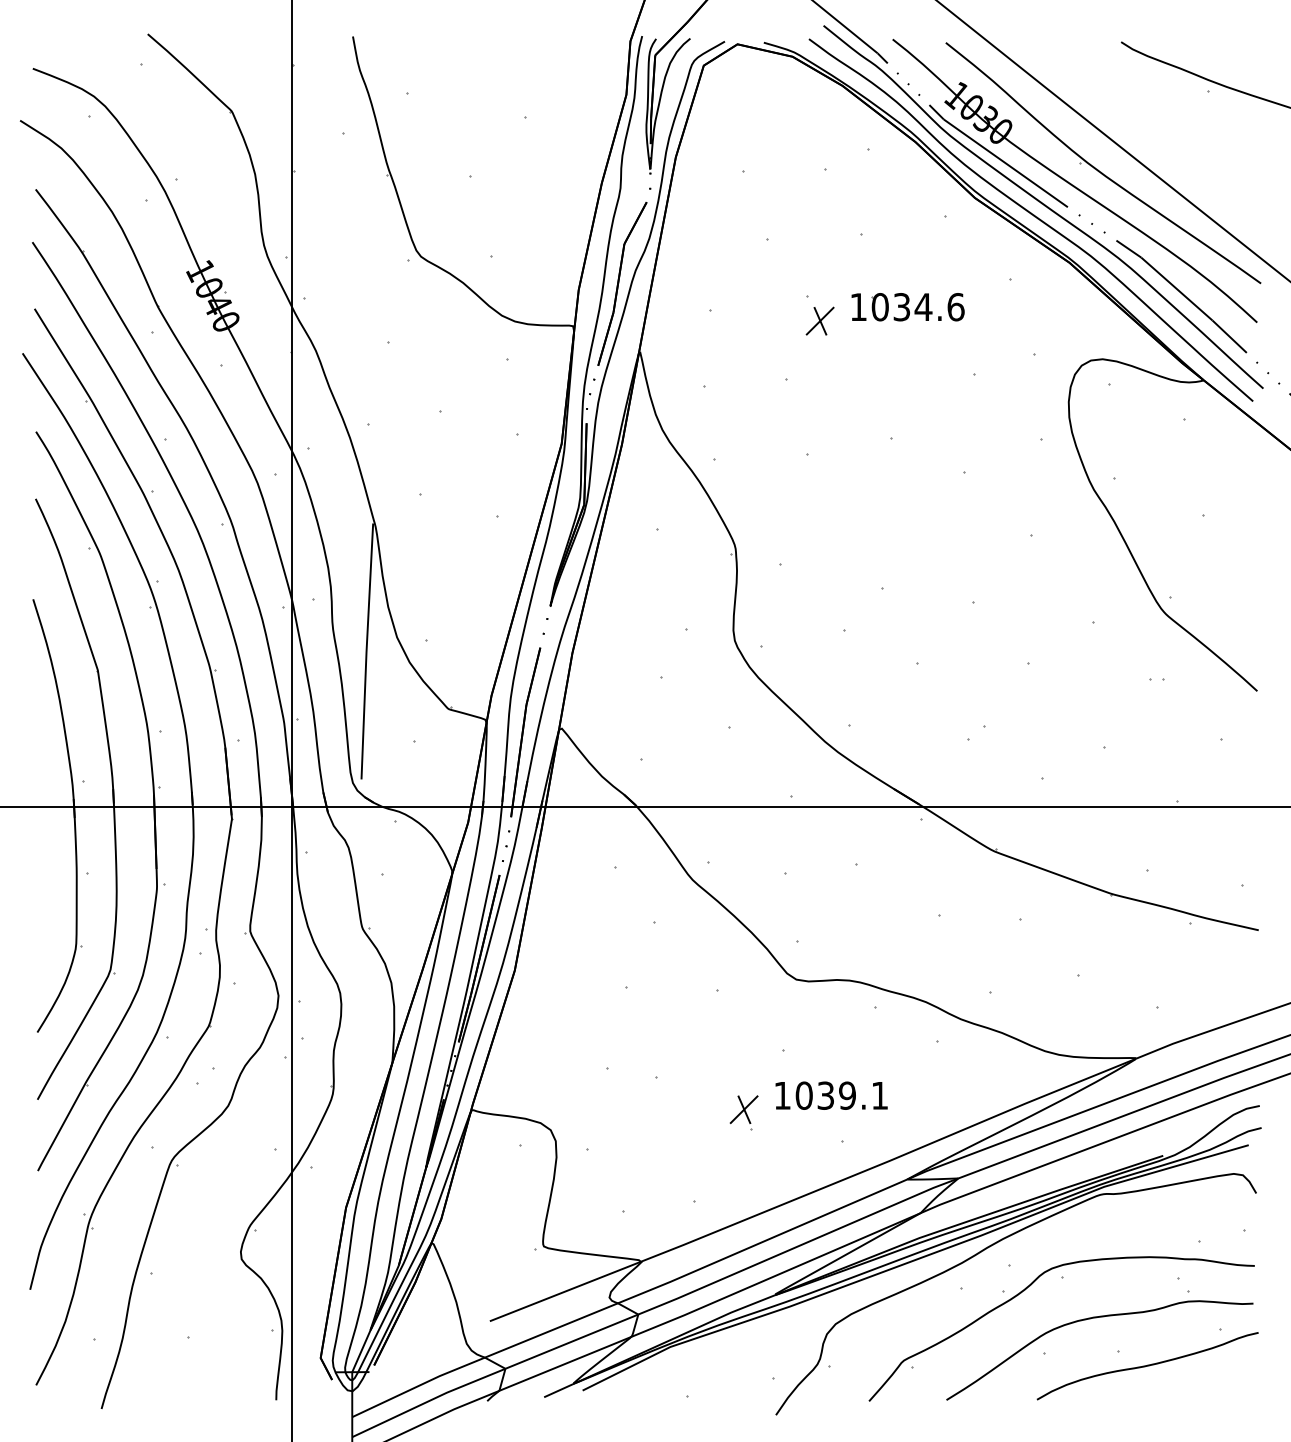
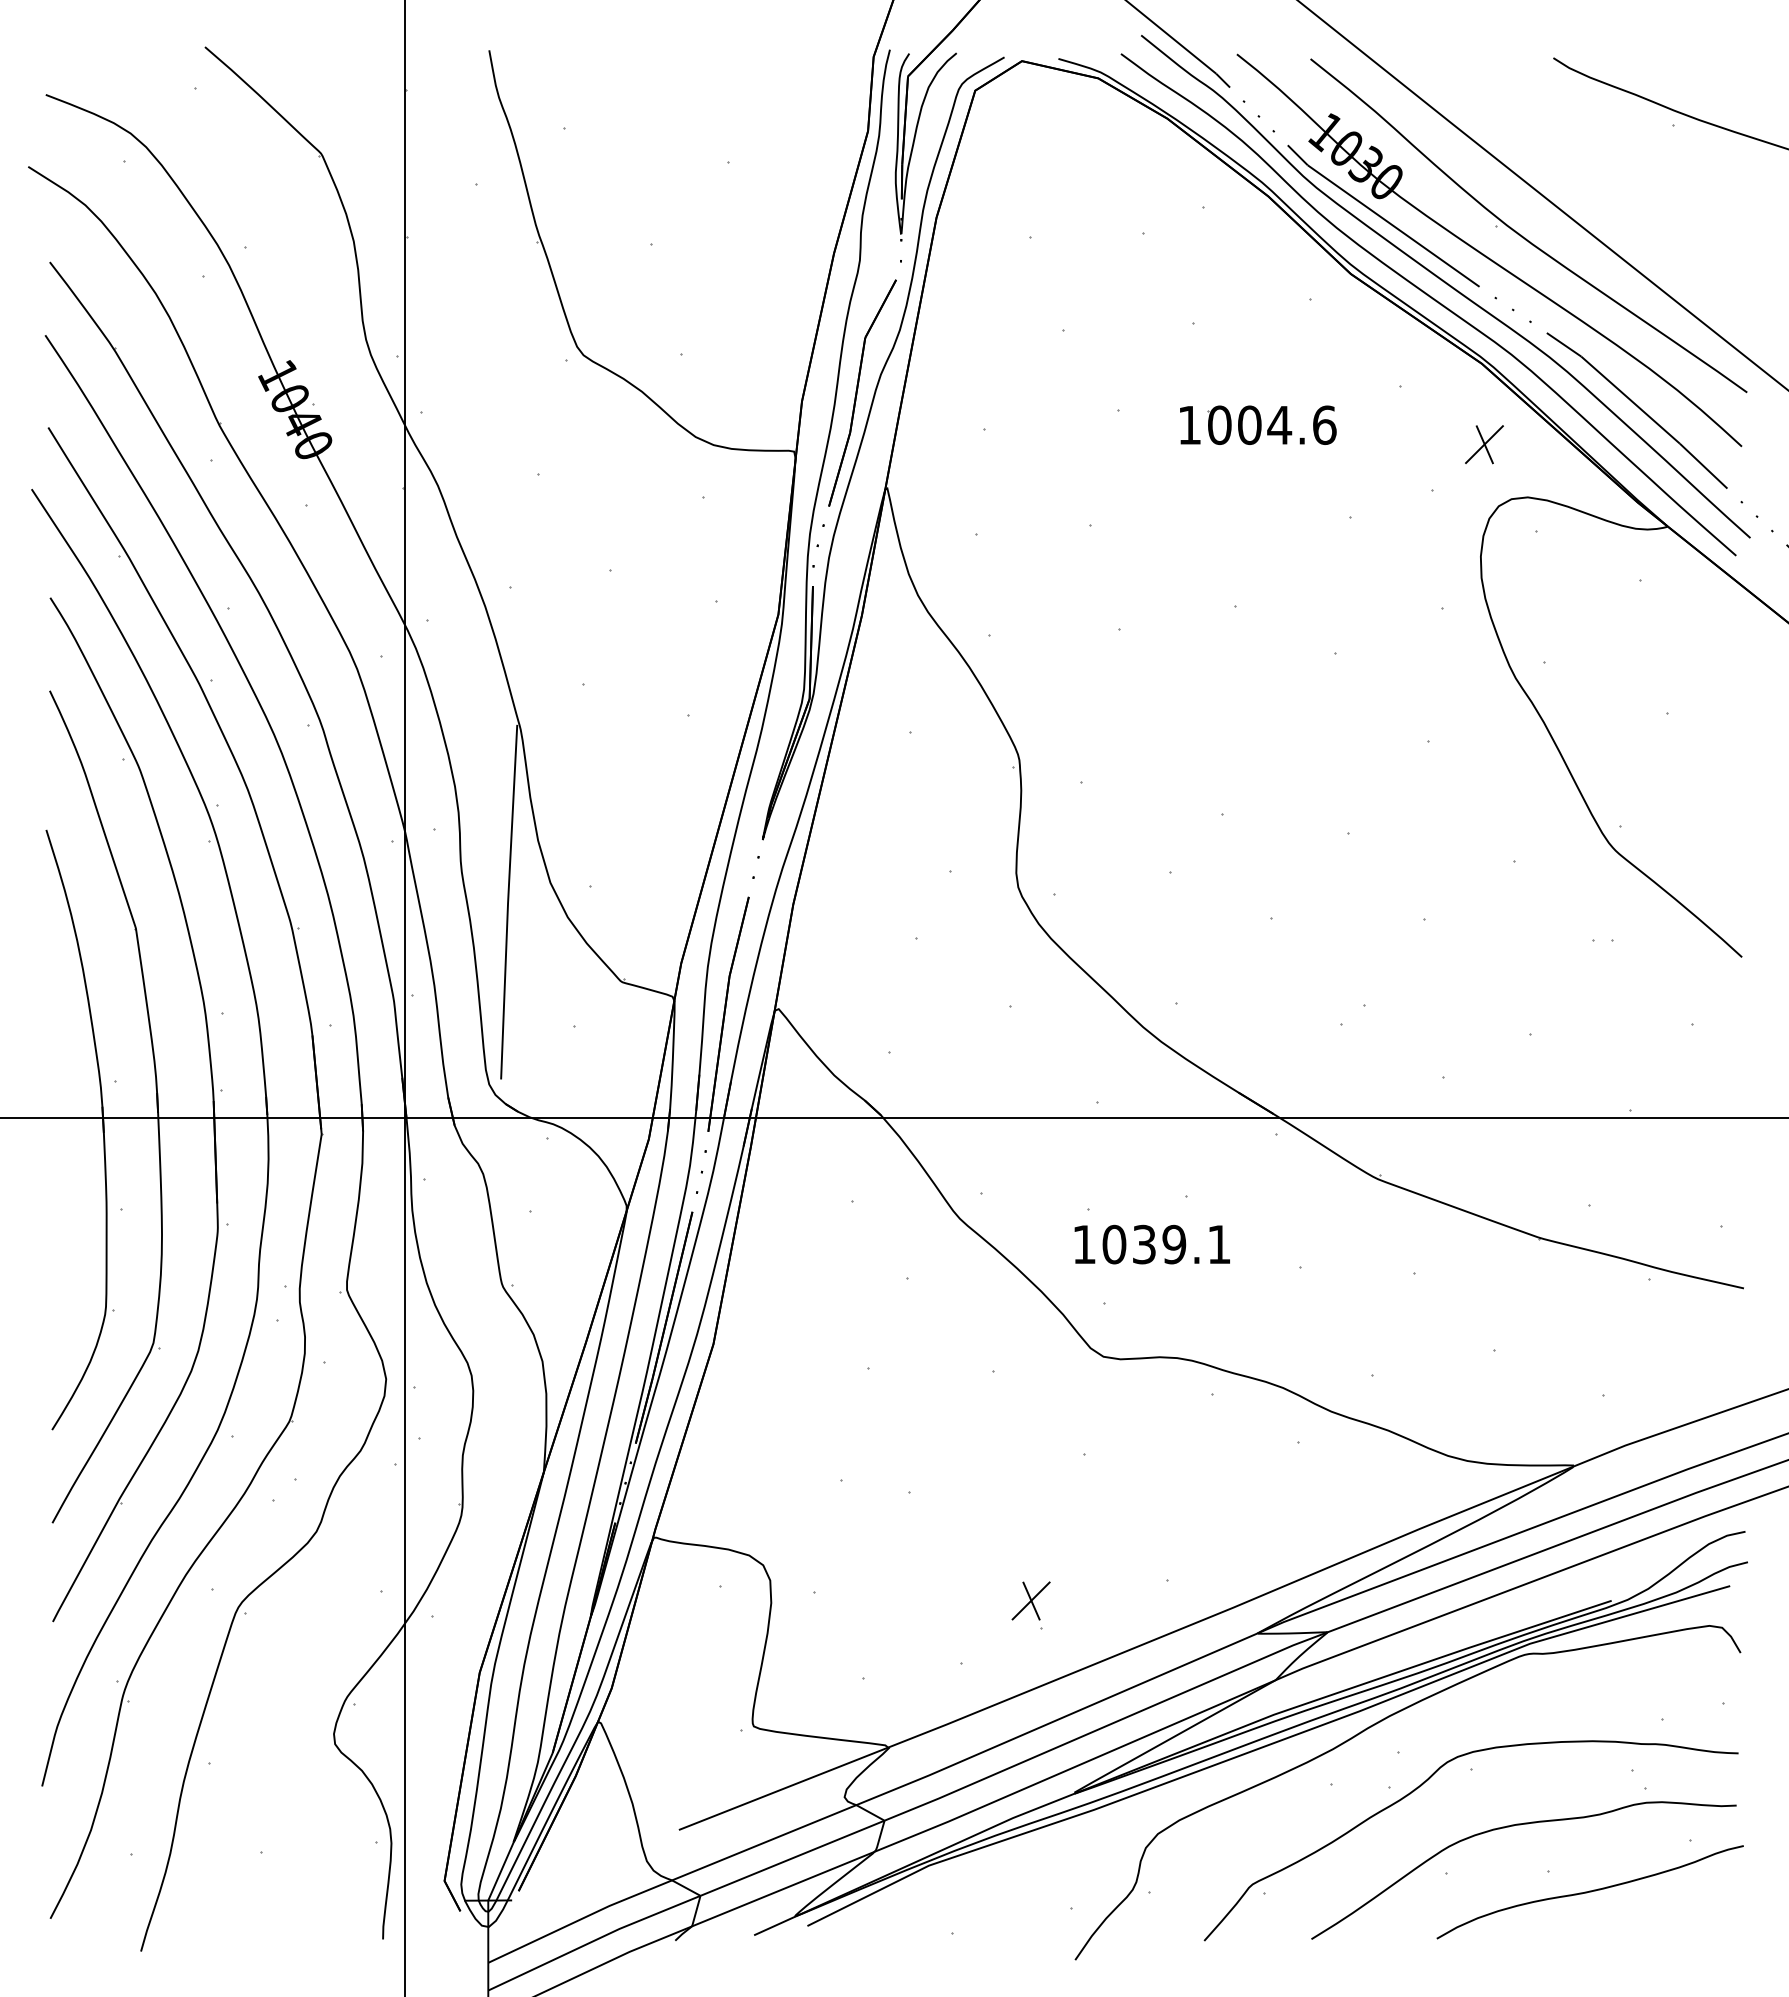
text: (901, 307) -> (1249, 425), 1034.6 -> 1004.6
part: (820, 321) -> (1484, 444), moved
text: (831, 1095) -> (1151, 1244), moved
part: (743, 1112) -> (1030, 1605), moved

